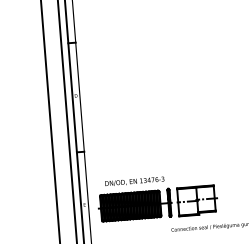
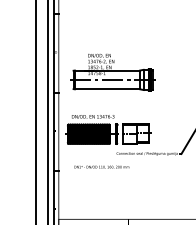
part: (156, 117) -> (112, 72), added

